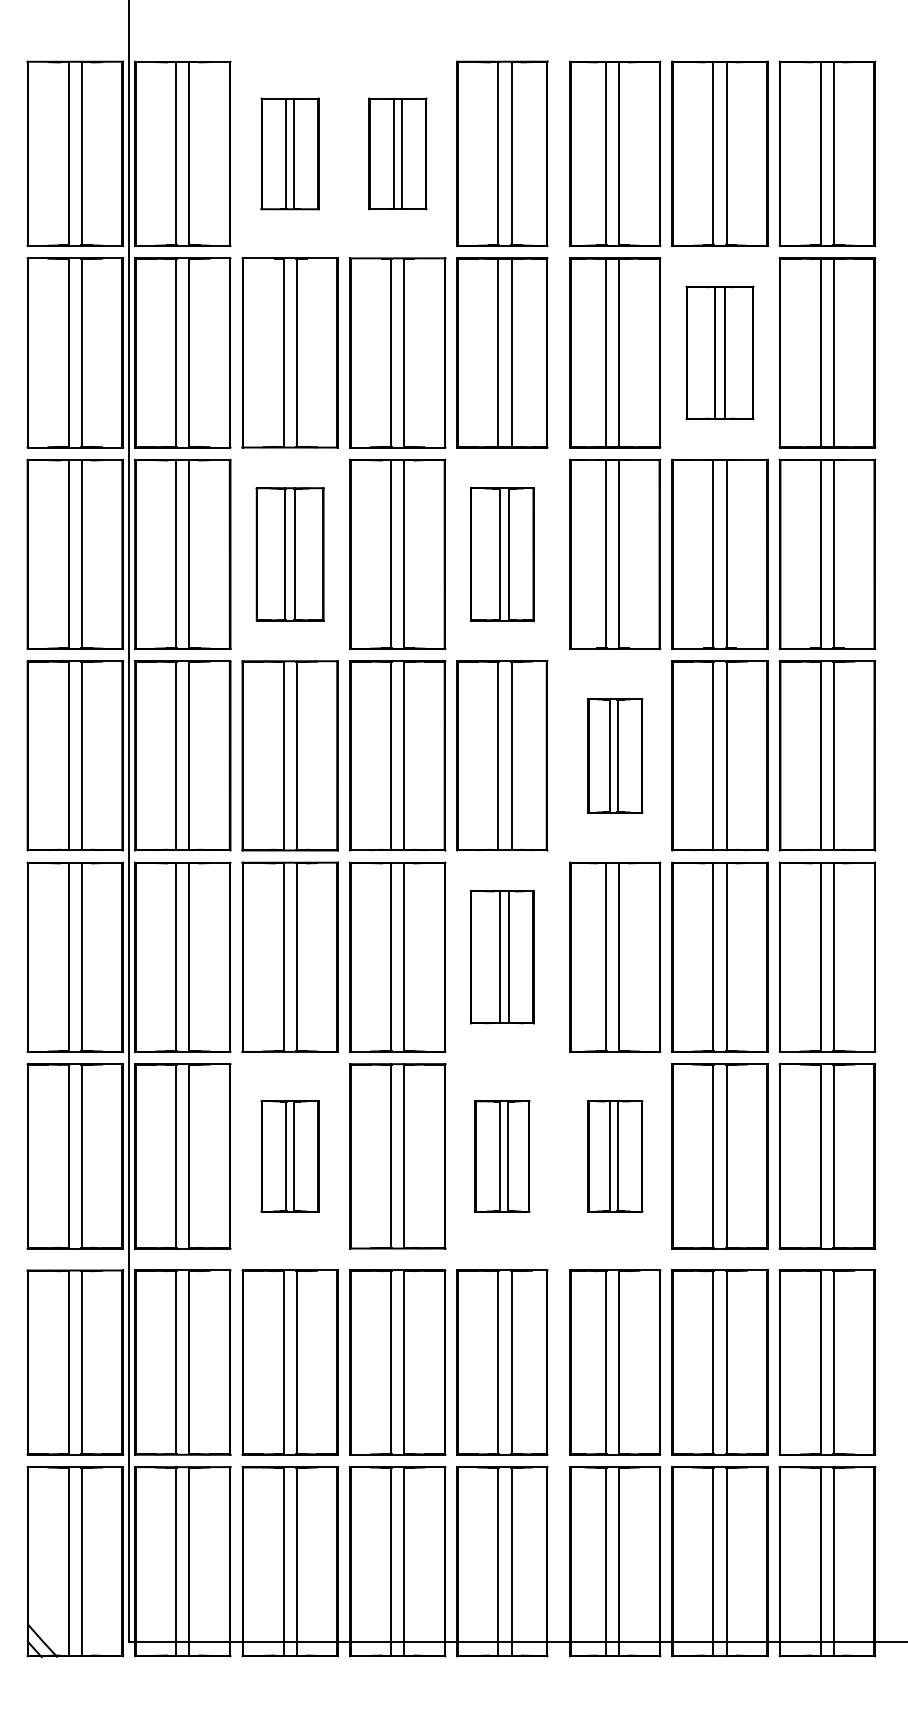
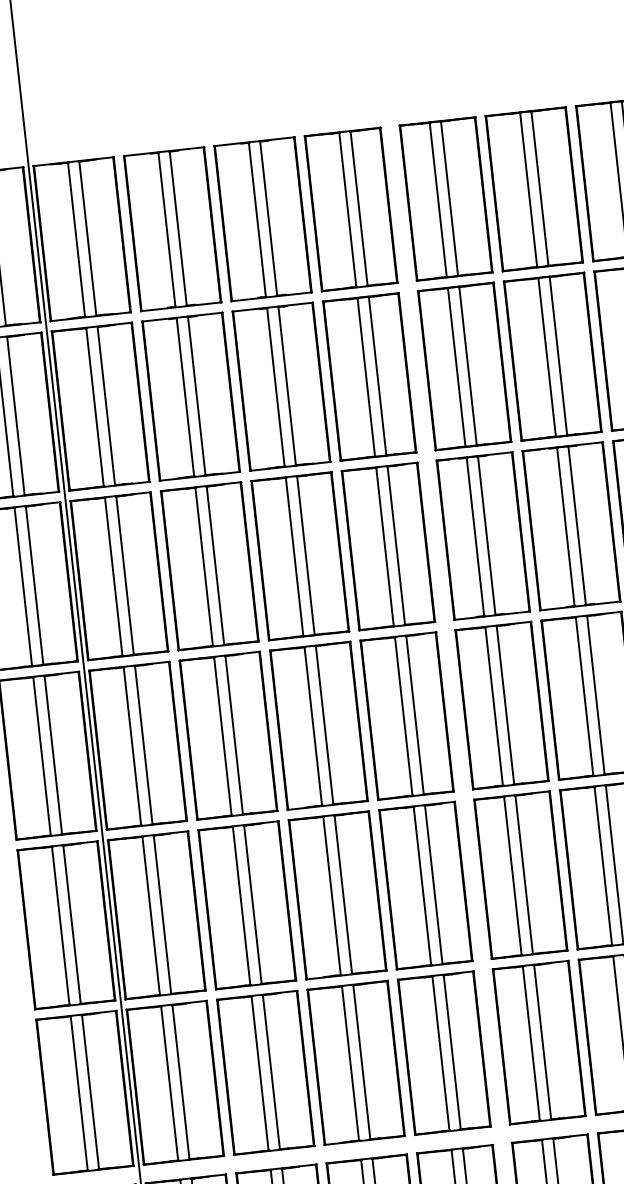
part: (289, 153) -> (171, 228), size x1.67
part: (397, 153) -> (262, 218), size x1.67
part: (719, 352) -> (552, 356), size x1.43
part: (289, 554) -> (209, 566), size x1.43
part: (502, 554) -> (388, 546), size x1.43
part: (615, 755) -> (502, 705), size x1.67
part: (502, 956) -> (425, 884), size x1.43
part: (289, 1156) -> (265, 1073), size x1.67
part: (502, 1156) -> (444, 1053), size x1.67
part: (615, 1156) -> (539, 1042), size x1.67

